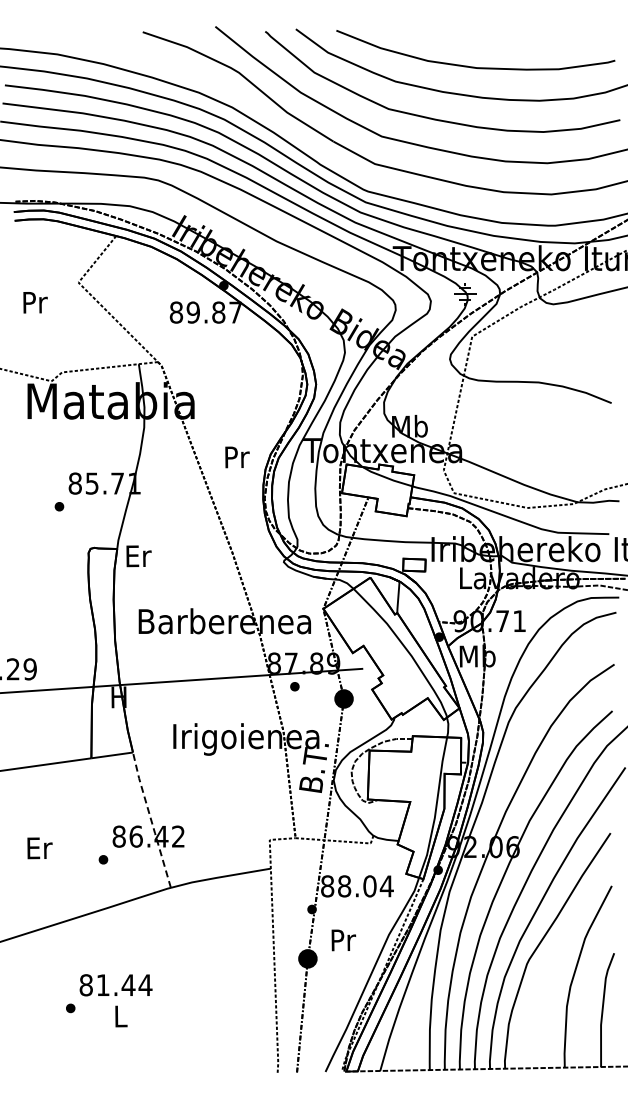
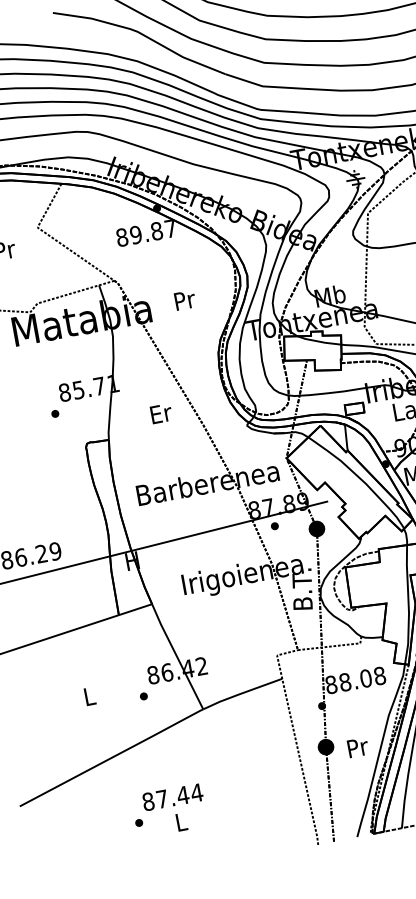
text: (237, 457) -> (185, 300), moved
text: (138, 556) -> (161, 413), moved
line: (151, 819) -> (177, 656), dashed -> solid
text: (39, 848) -> (89, 696), Er -> L
text: (386, 886) -> (379, 676), 88.04 -> 88.08
text: (343, 940) -> (357, 747), moved
text: (103, 984) -> (162, 798), 81.44 -> 87.44

